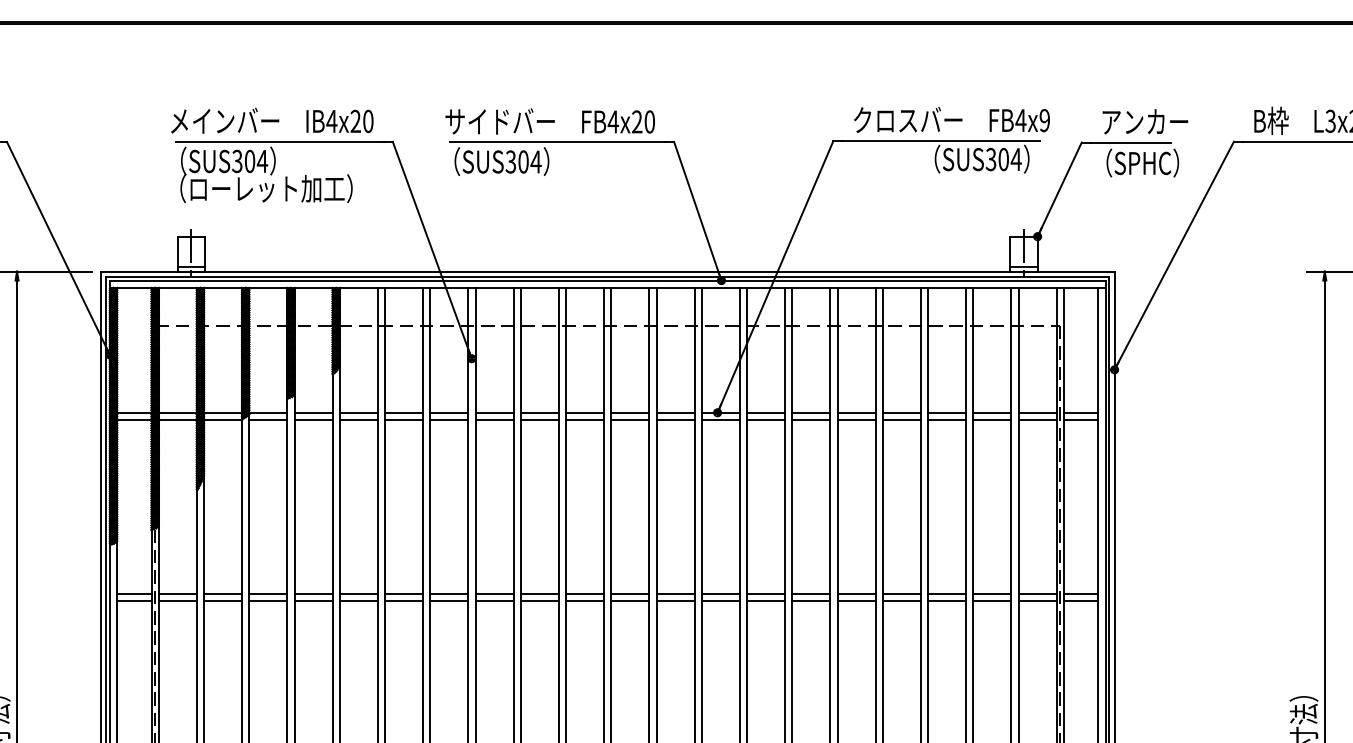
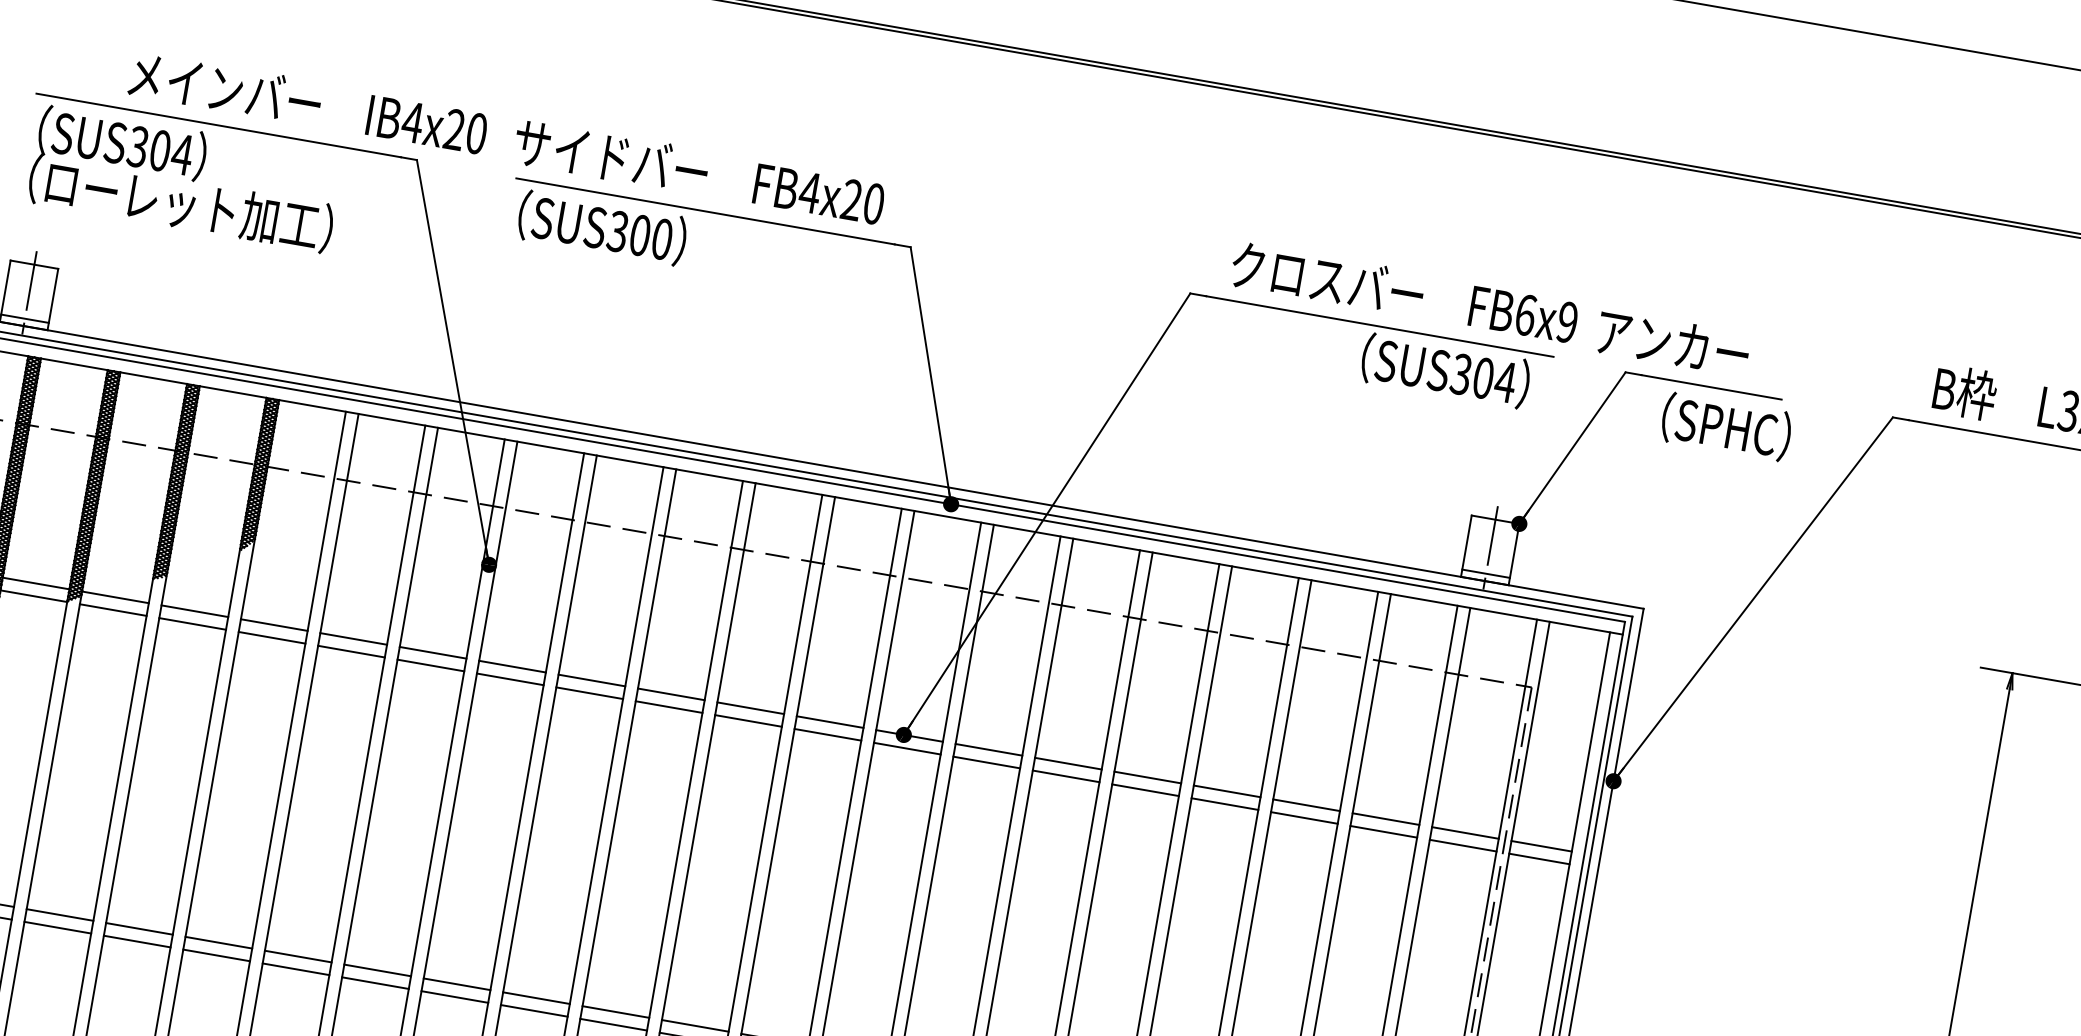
text: (272, 120) -> (308, 102), moved
text: (1020, 120) -> (1524, 314), FB4x9 -> FB6x9
text: (1145, 121) -> (1673, 342), moved
text: (535, 161) -> (661, 238), SUS304 -> SUS300

